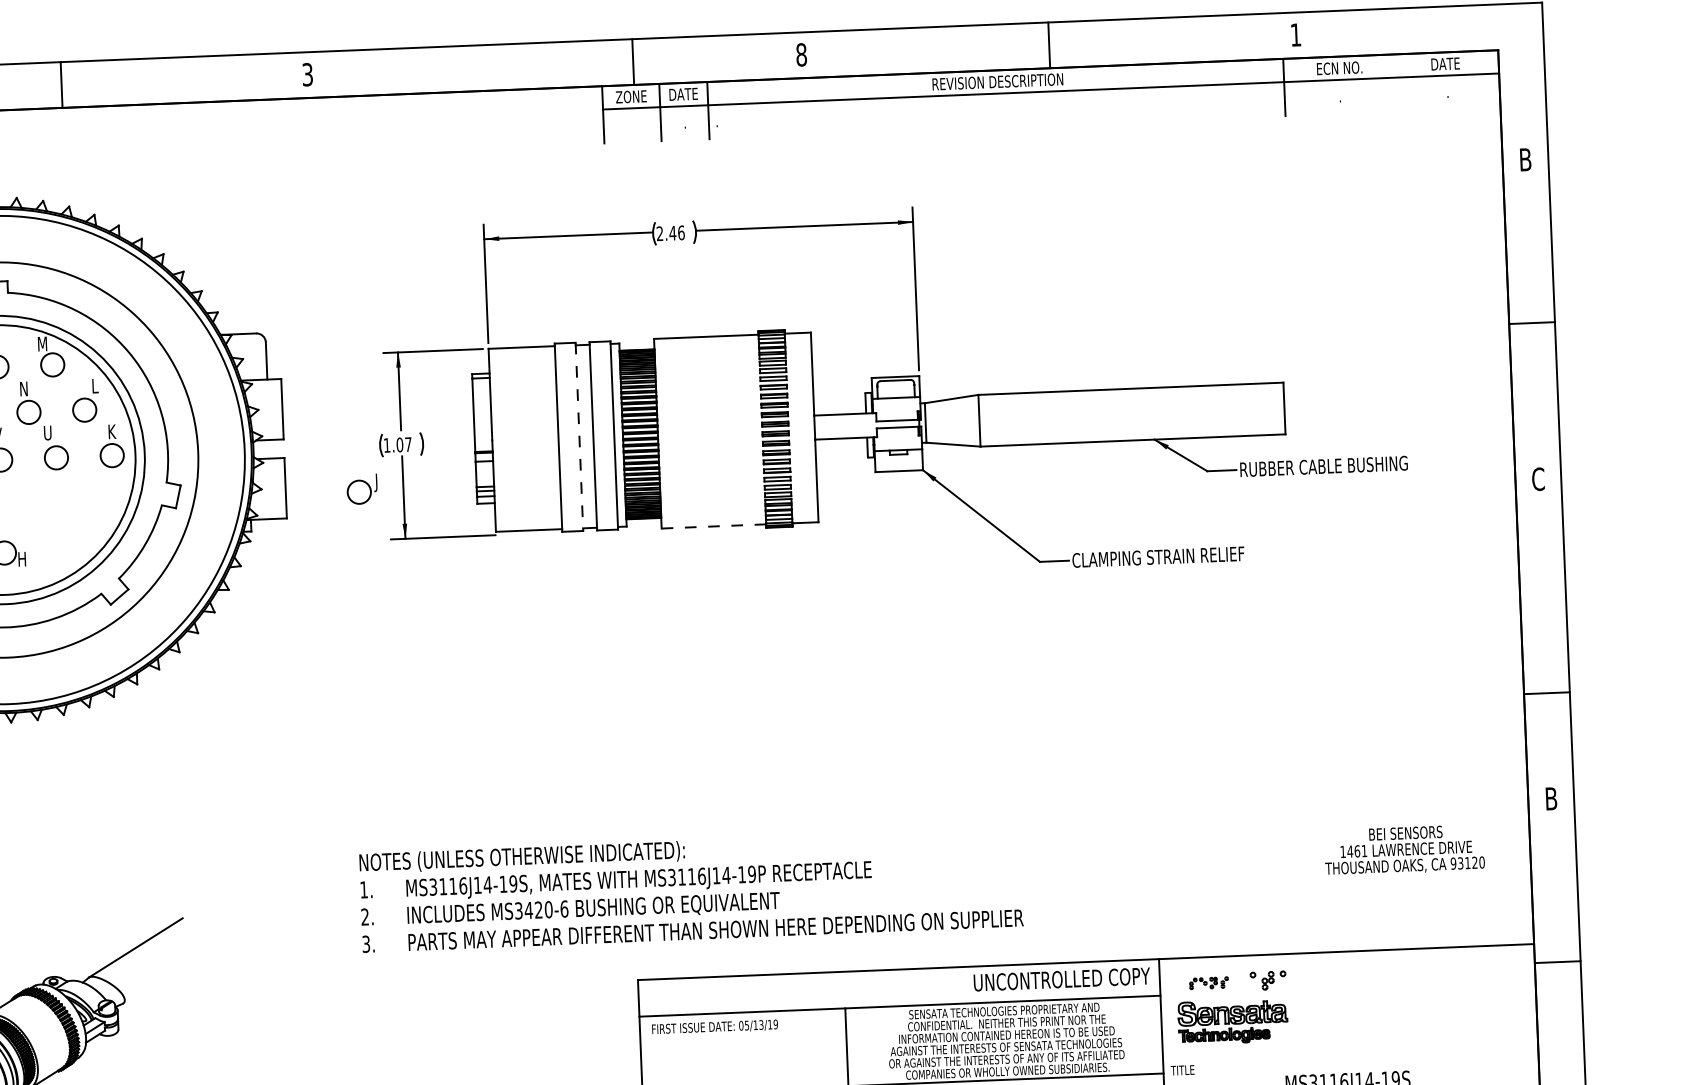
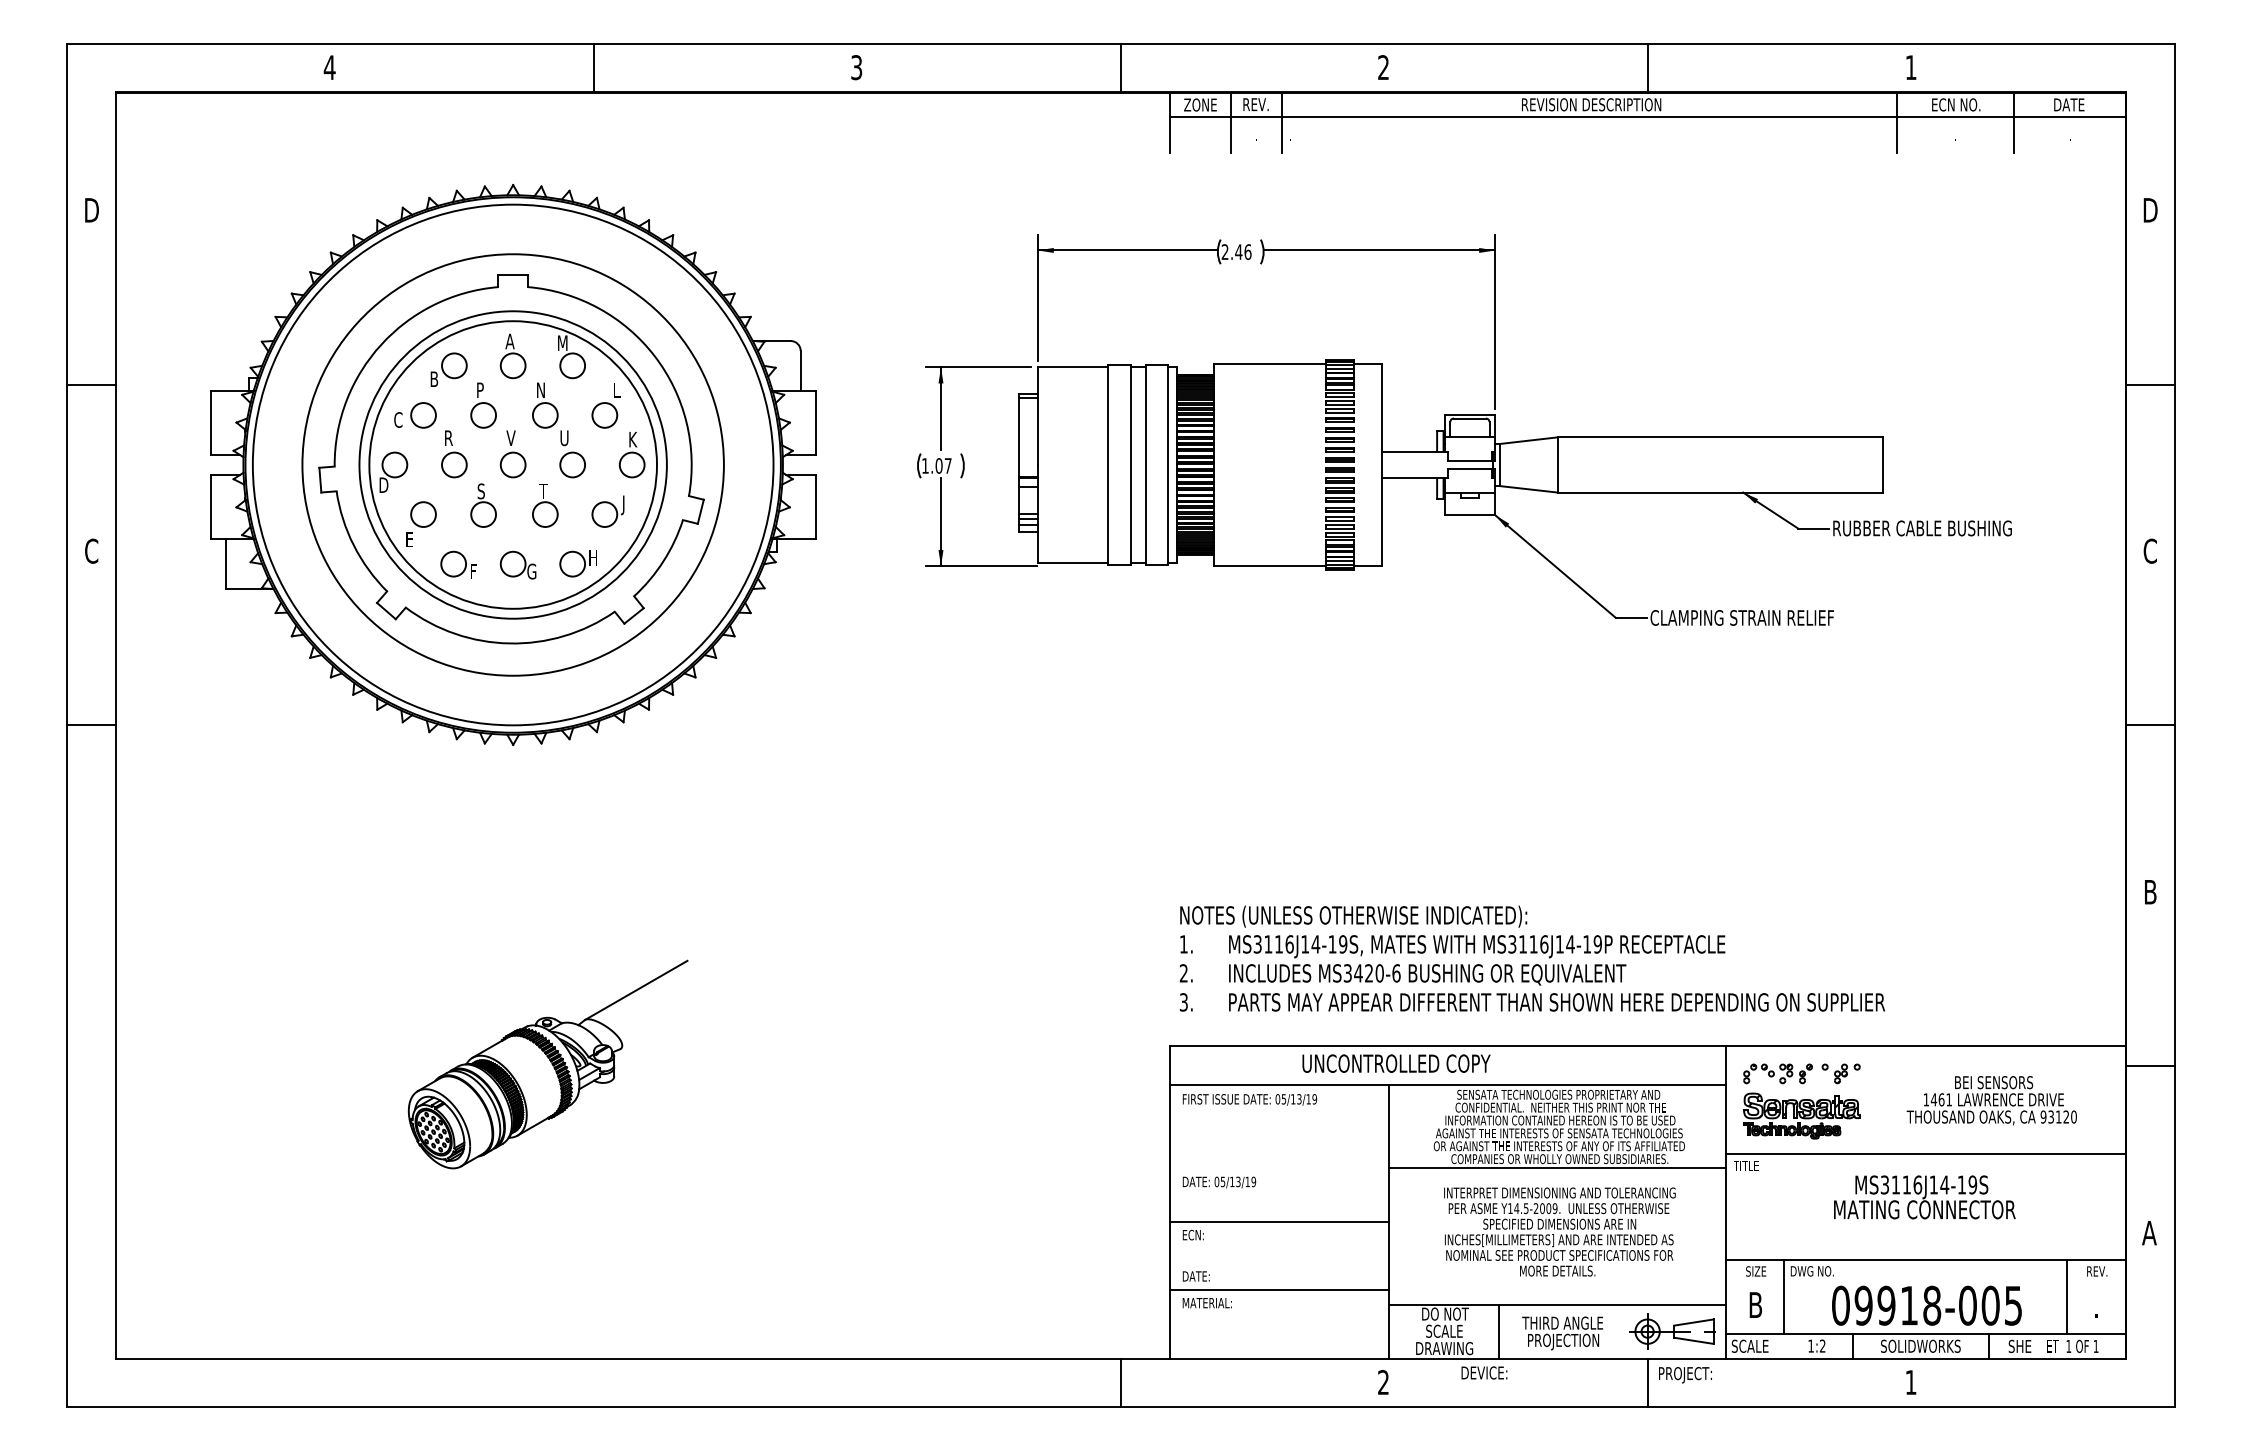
text: (801, 54) -> (1383, 67), 8 -> 2
line: (633, 61) -> (1121, 67), moved
line: (1393, 82) -> (2013, 122), added
text: (683, 94) -> (1256, 104), DATE -> REV.
text: (1525, 159) -> (2150, 210), B -> D
line: (579, 437) -> (1130, 465), dashed -> solid
part: (361, 489) -> (607, 511), moved
part: (32, 496) -> (545, 505), added
line: (714, 526) -> (1270, 566), dashed -> solid
part: (64, 549) -> (577, 563), added
text: (21, 559) -> (531, 571), H -> G
line: (1546, 693) -> (2149, 725), moved
text: (1404, 850) -> (1991, 1100), moved
text: (691, 890) -> (1532, 958), moved
text: (1061, 979) -> (1396, 1063), moved
part: (1208, 982) -> (1777, 1073), size x1.67
line: (1350, 1052) -> (1925, 1153), added

